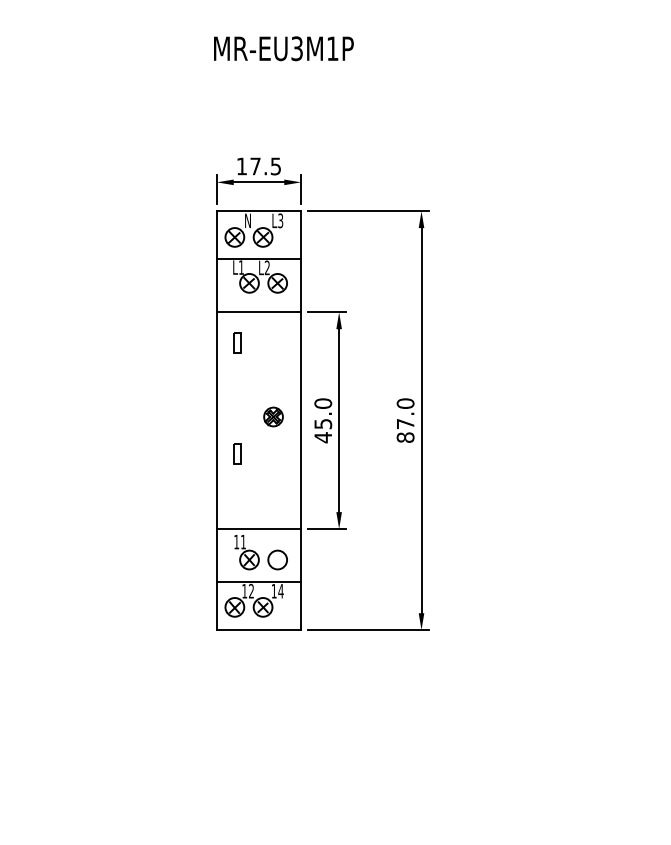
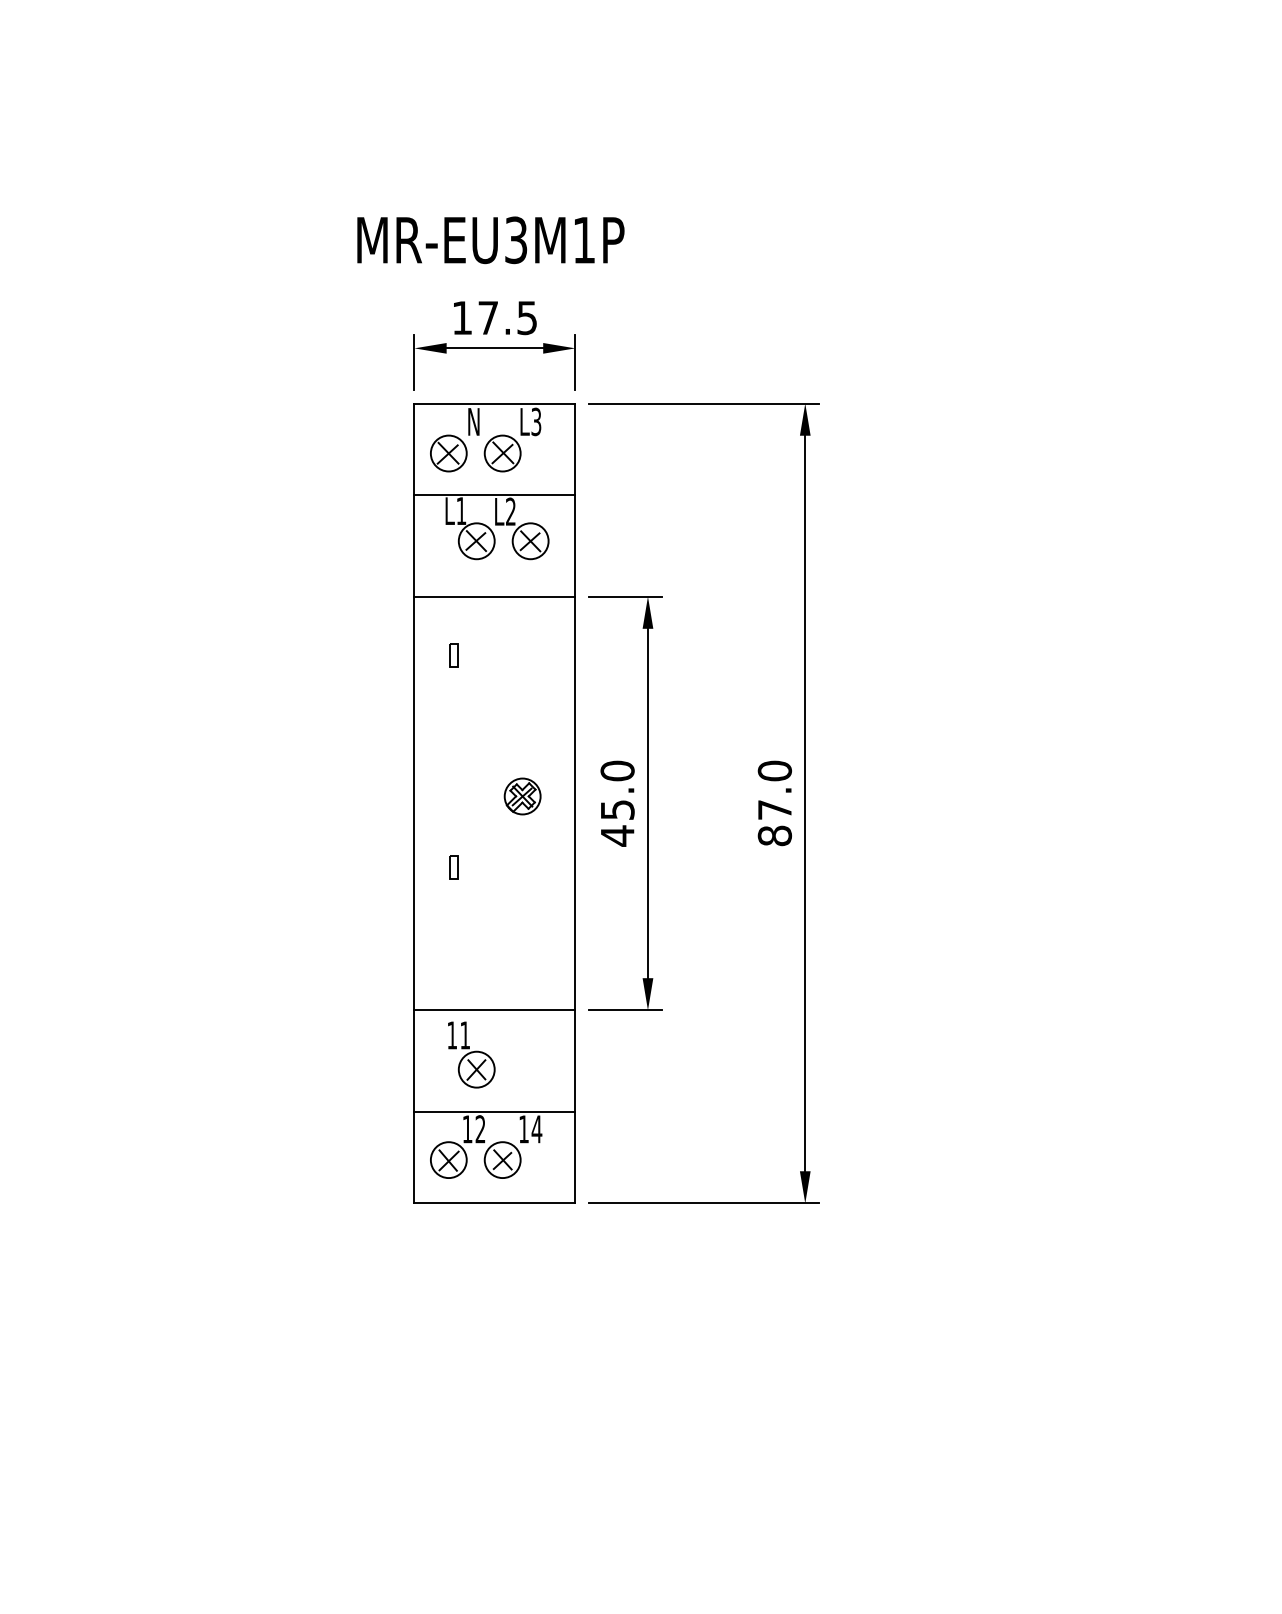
text: (283, 48) -> (490, 239), moved
part: (237, 342) -> (453, 654), size x0.6
part: (237, 453) -> (453, 866), size x0.6
circle: (277, 559) -> (530, 1068), removed

